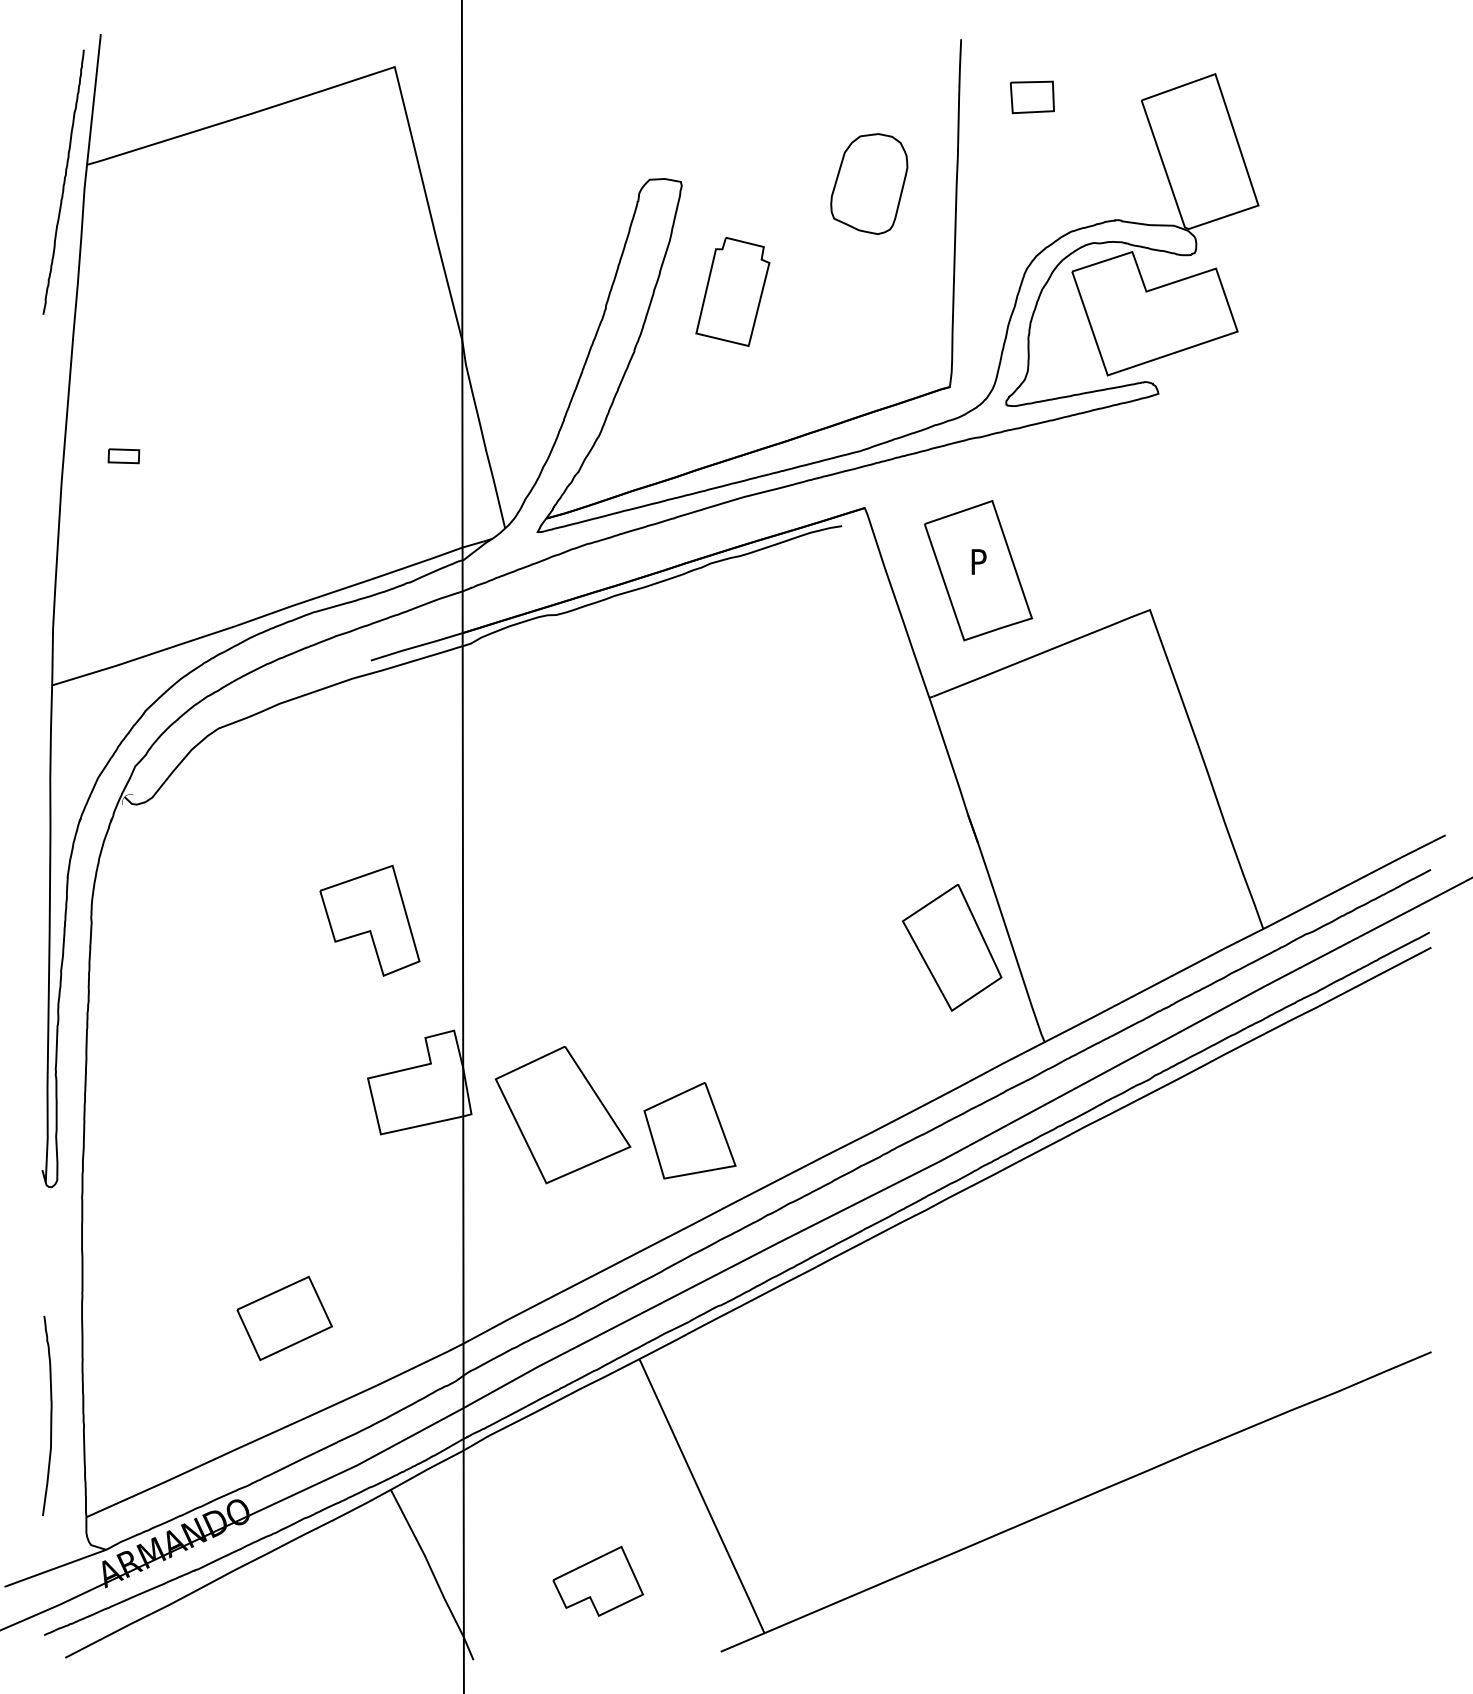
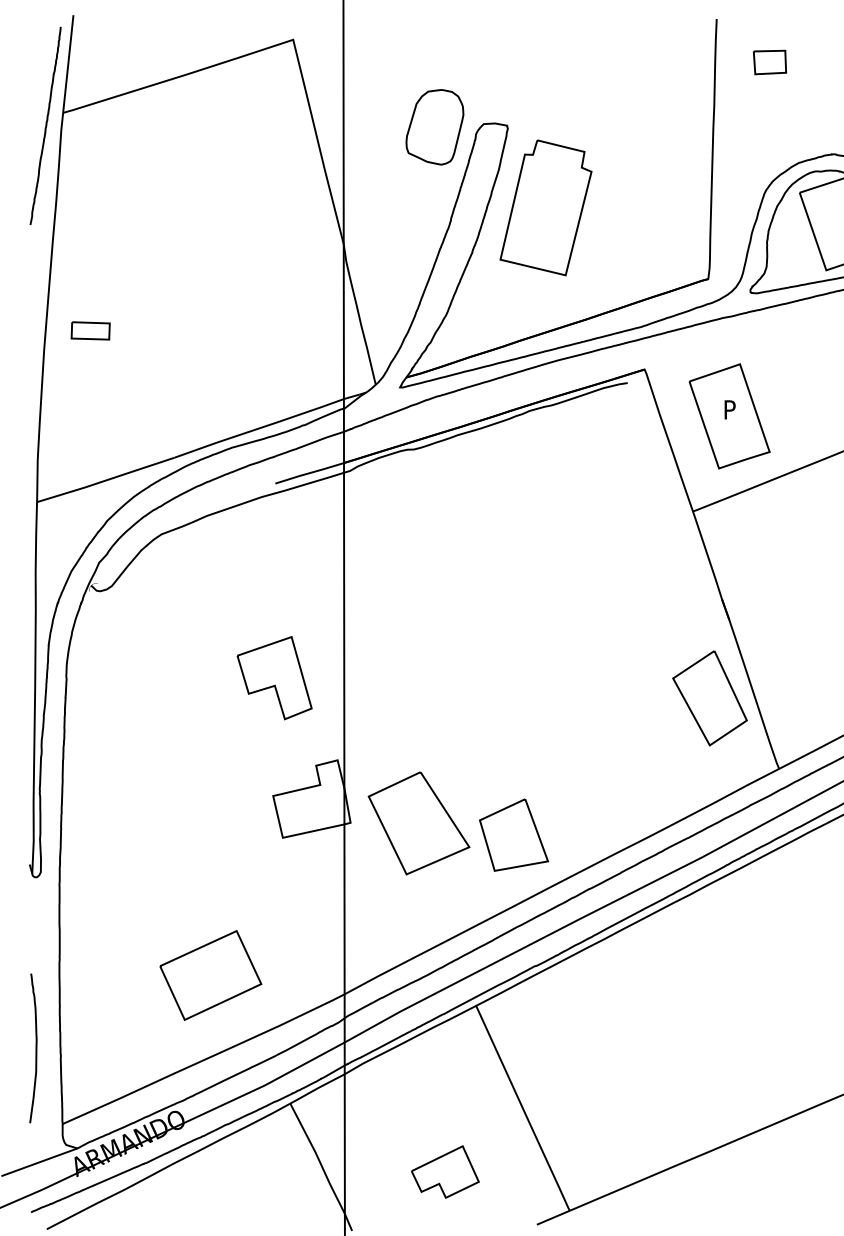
part: (869, 183) -> (435, 126), moved
part: (732, 291) -> (545, 207), size x1.67
part: (123, 455) -> (90, 330), size x1.67
part: (284, 1318) -> (210, 975), size x1.43

